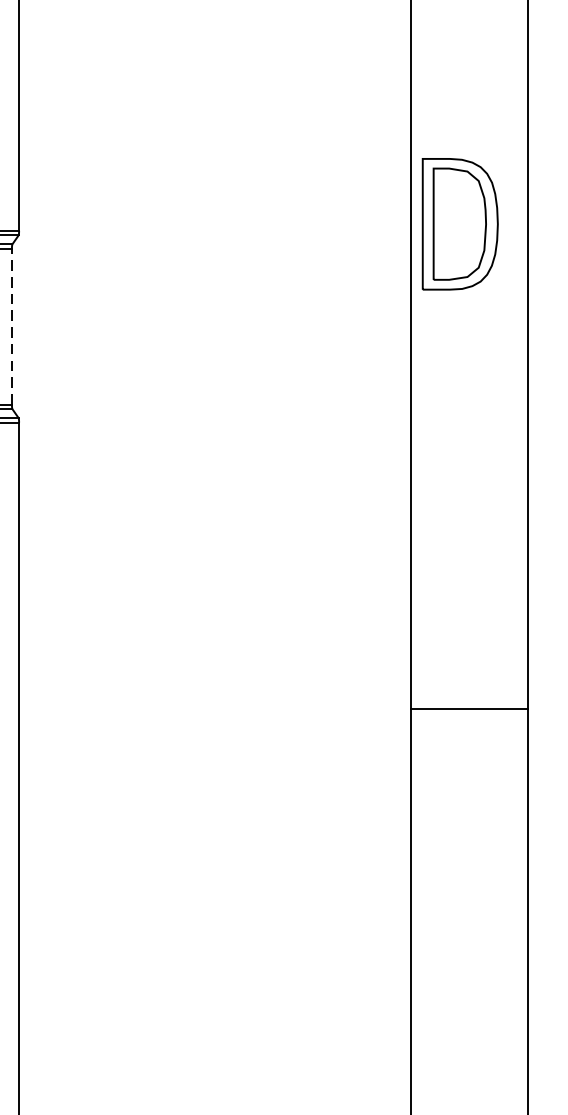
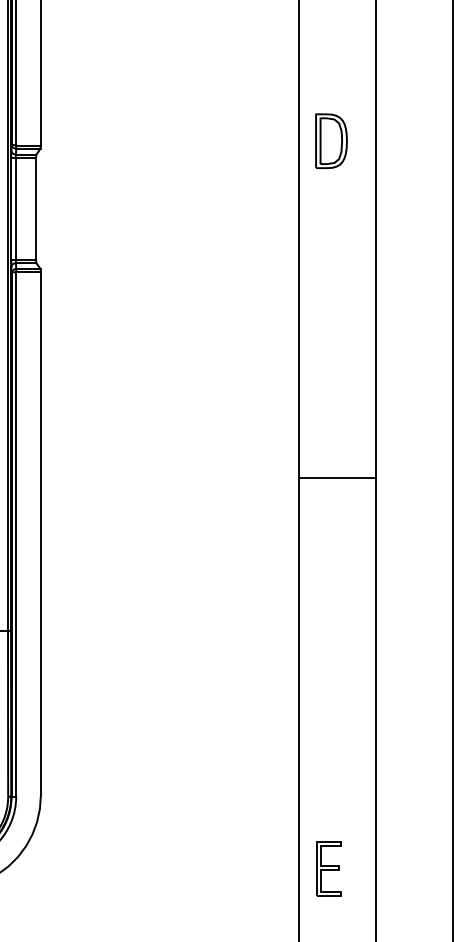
part: (460, 222) -> (331, 140), size x0.62
line: (12, 326) -> (36, 208), dashed -> solid
line: (469, 708) -> (337, 477), moved

